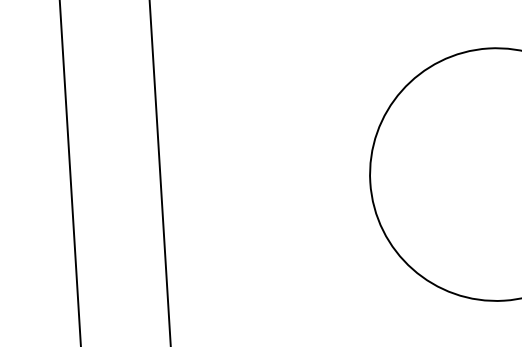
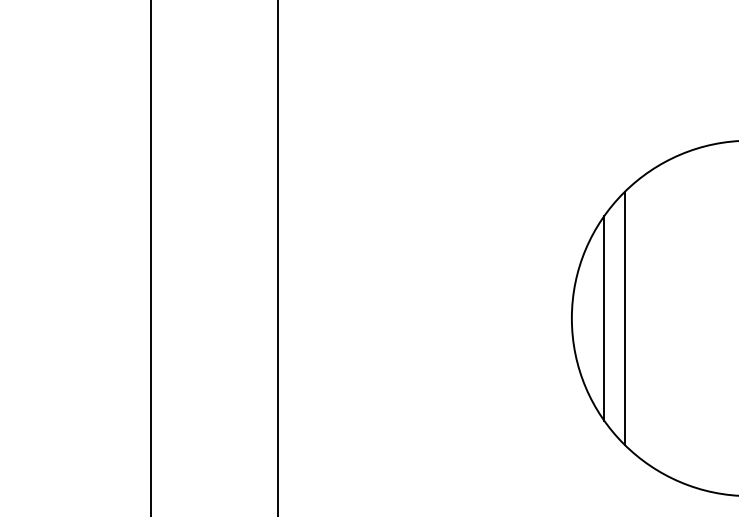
line: (393, 180) -> (604, 318), added
line: (408, 180) -> (625, 318), added

